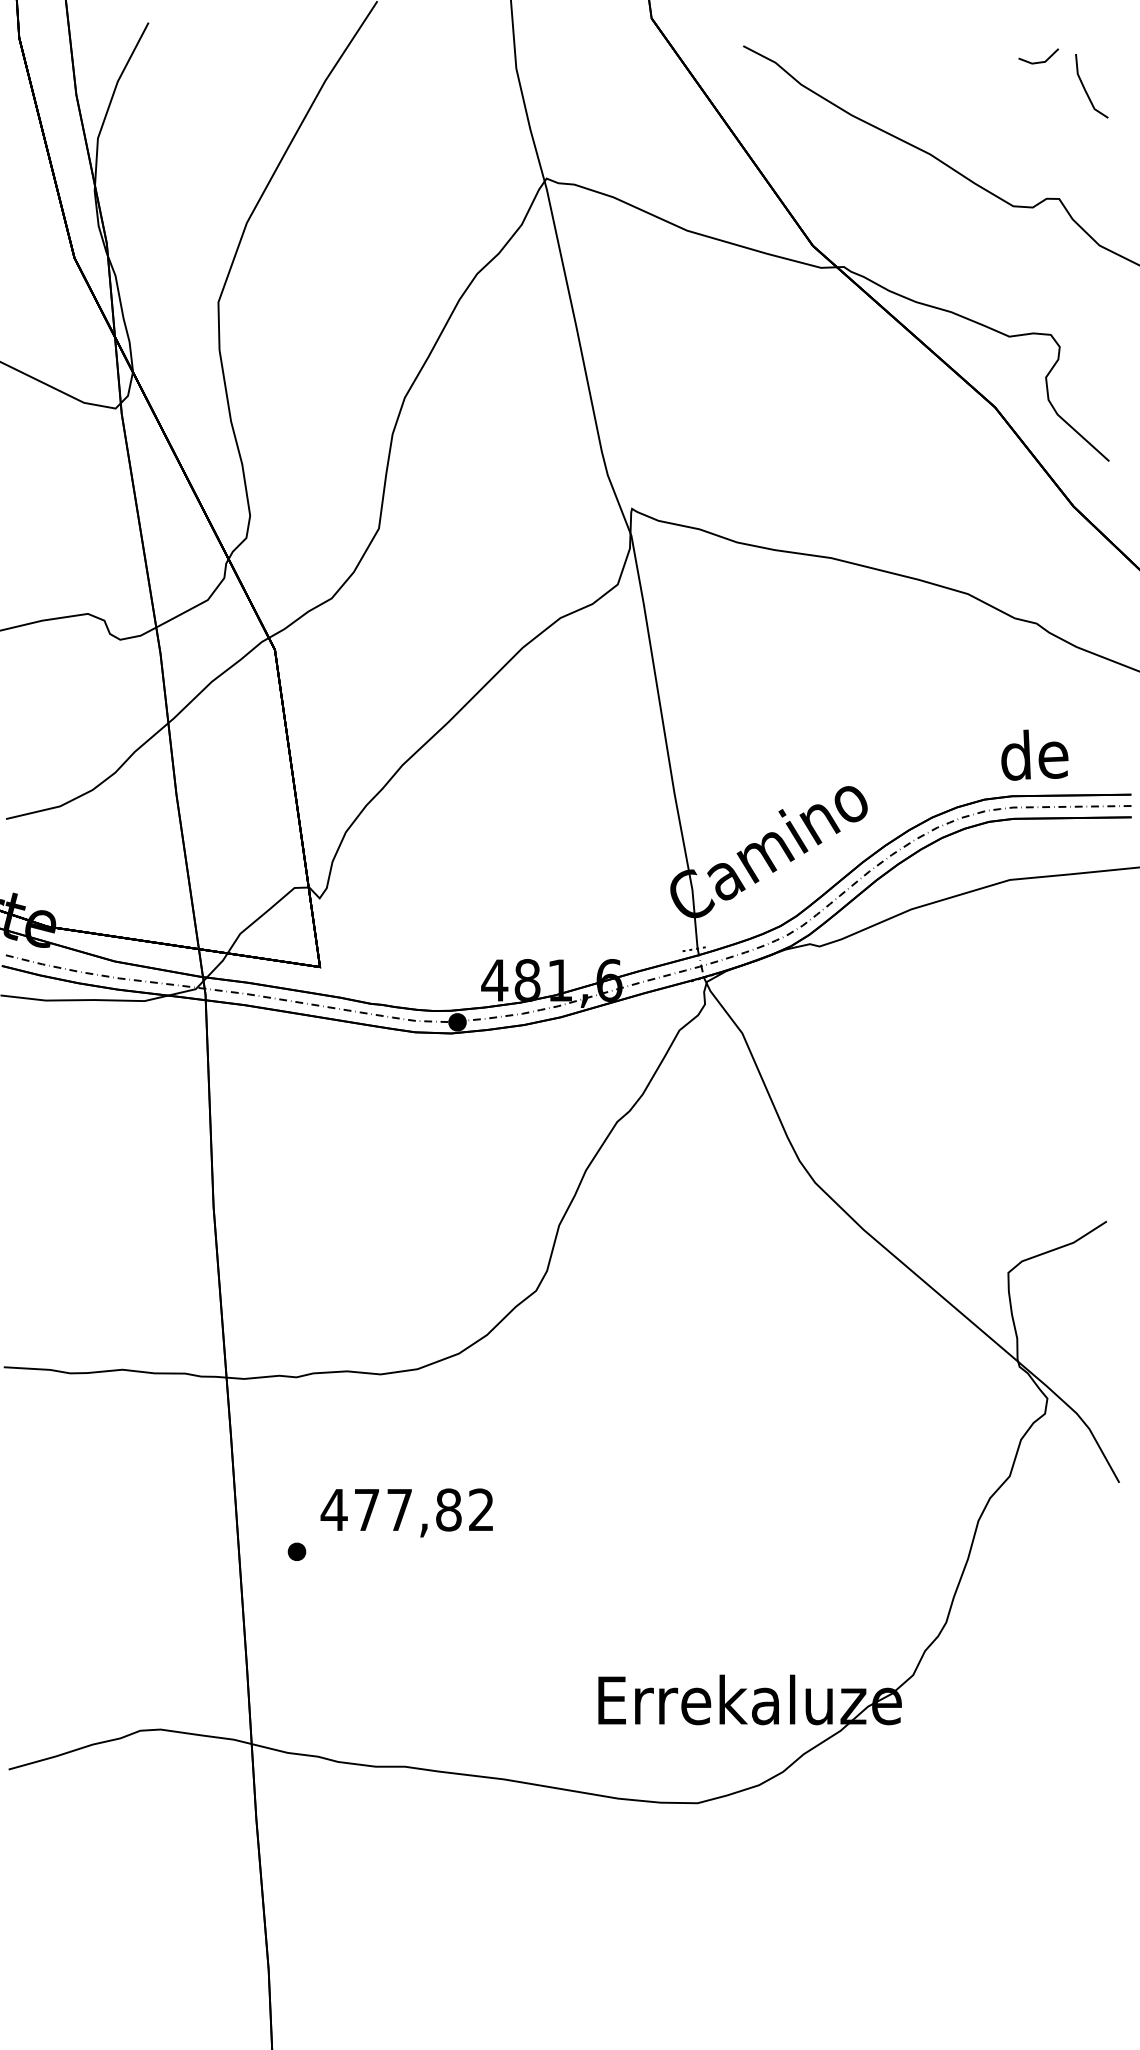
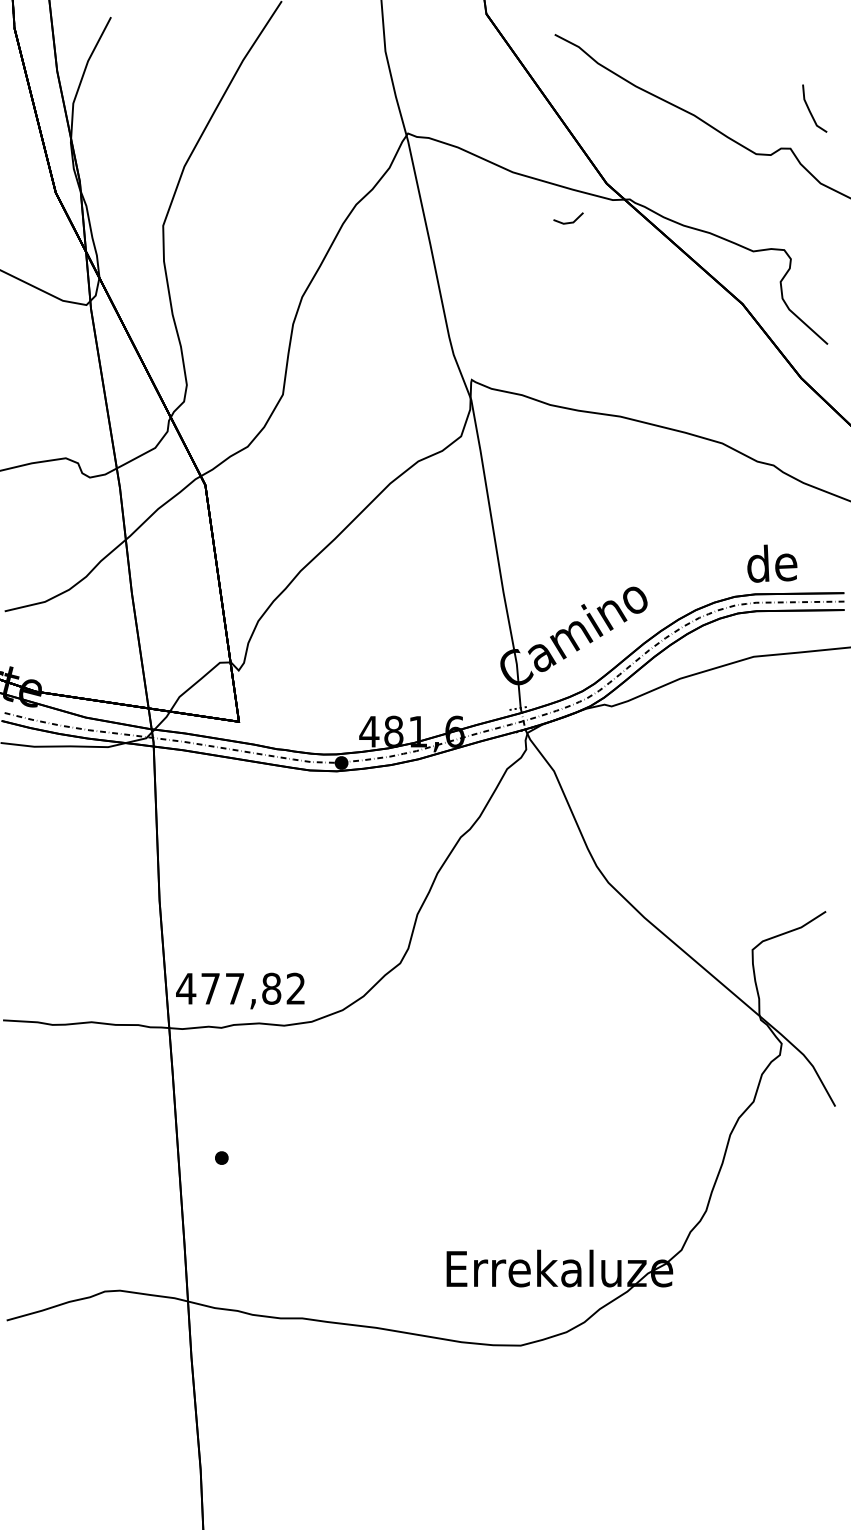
line: (1038, 61) -> (568, 222), moved
line: (1085, 88) -> (810, 110), moved
text: (406, 1512) -> (240, 990), moved

